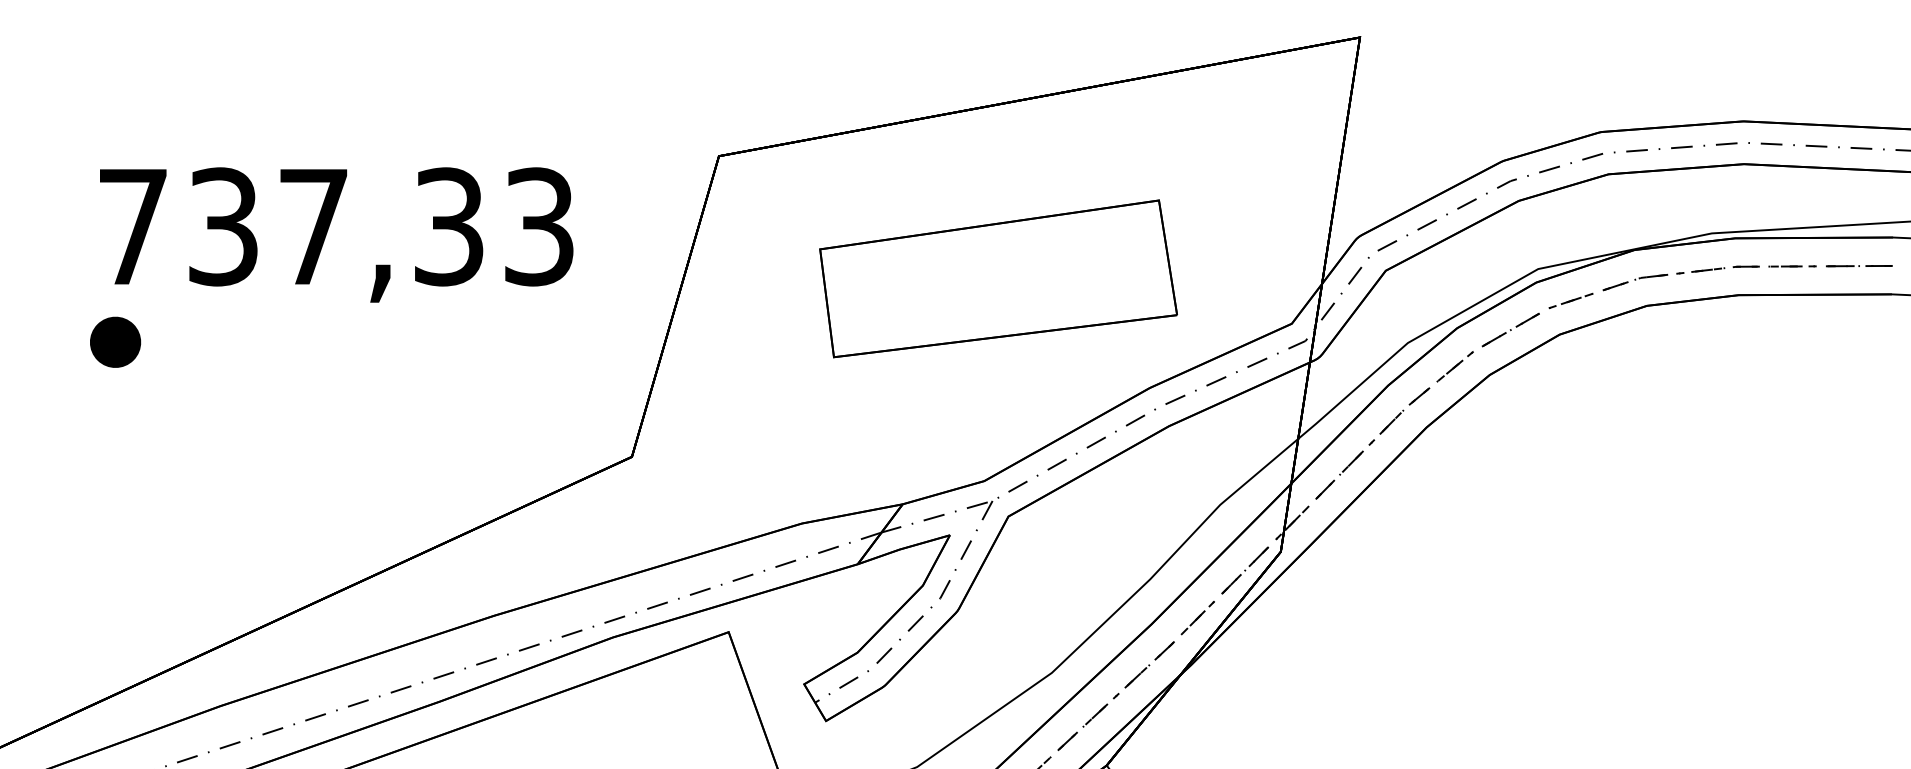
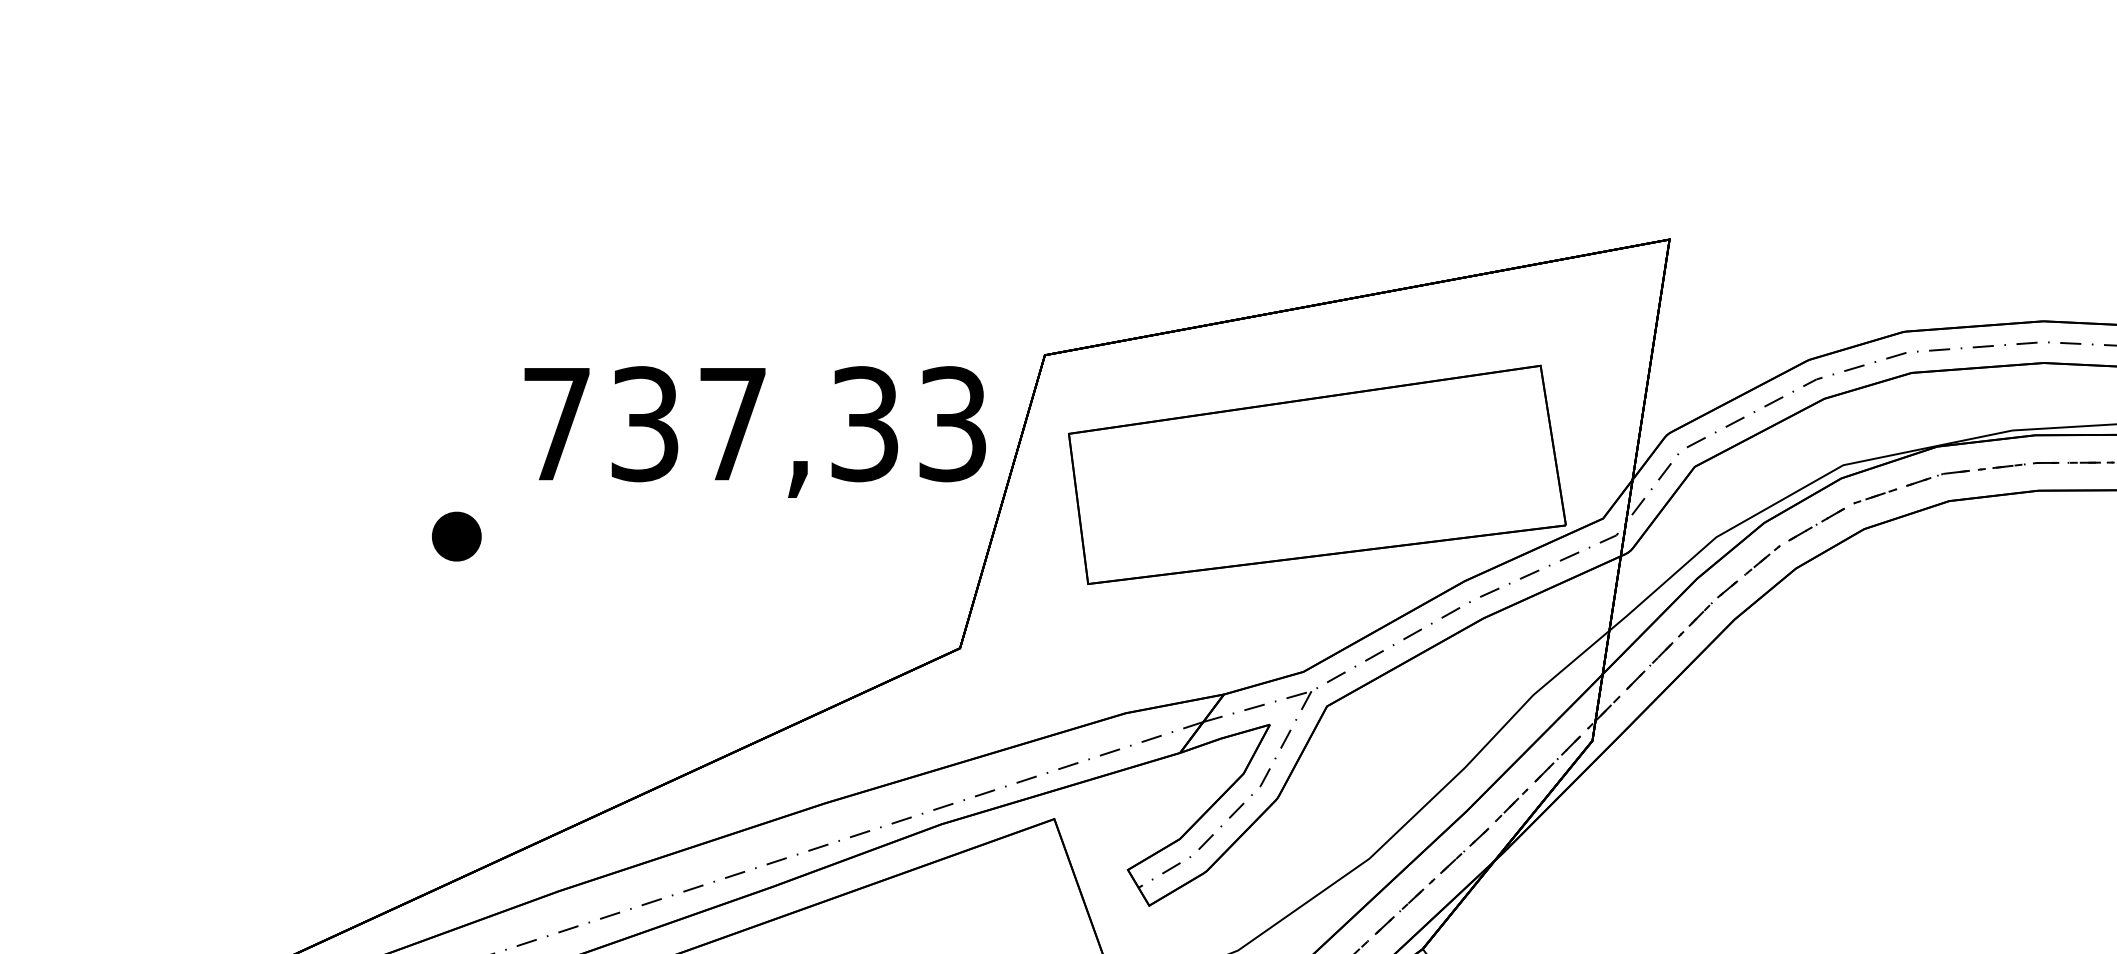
text: (335, 234) -> (754, 431), moved
part: (998, 278) -> (1317, 474), size x1.43

